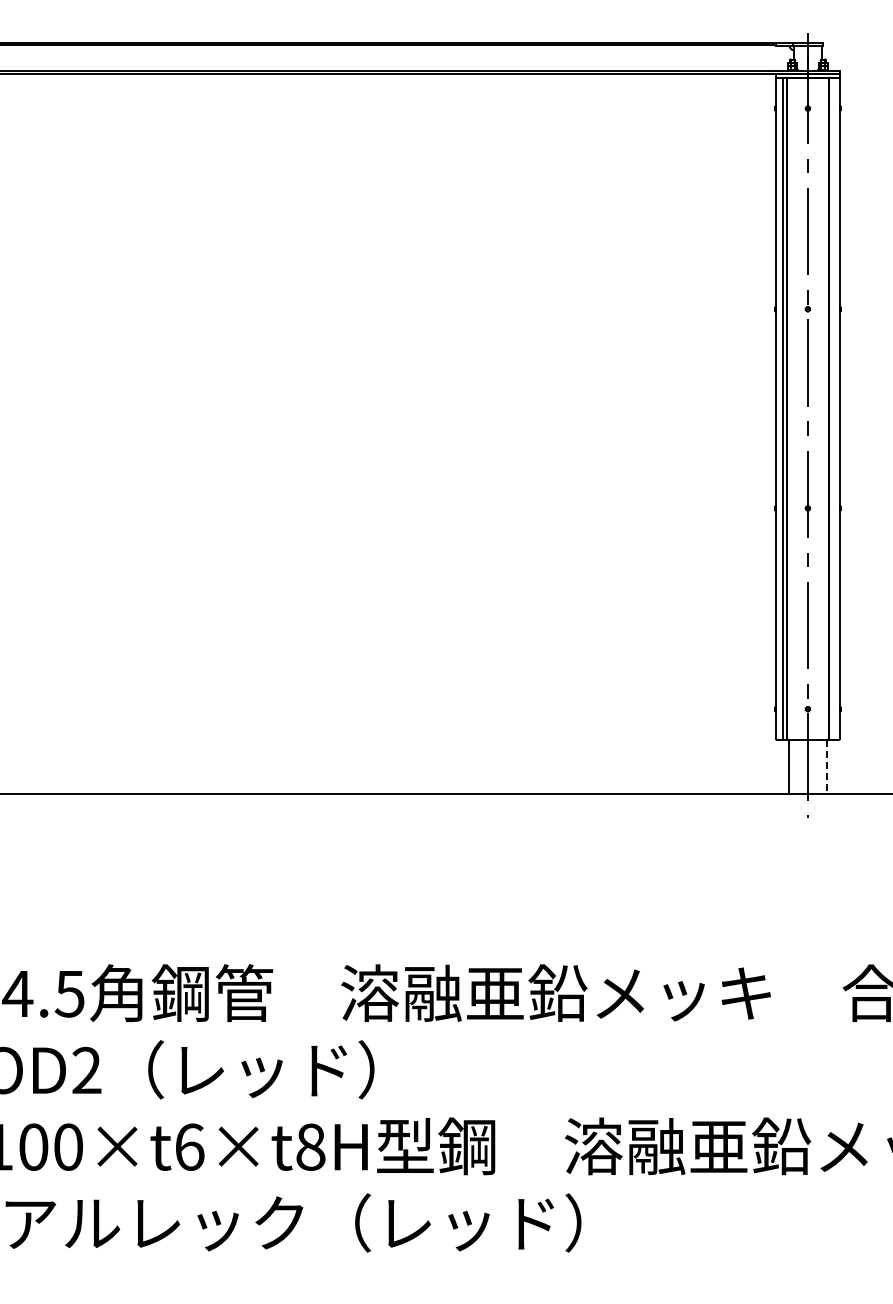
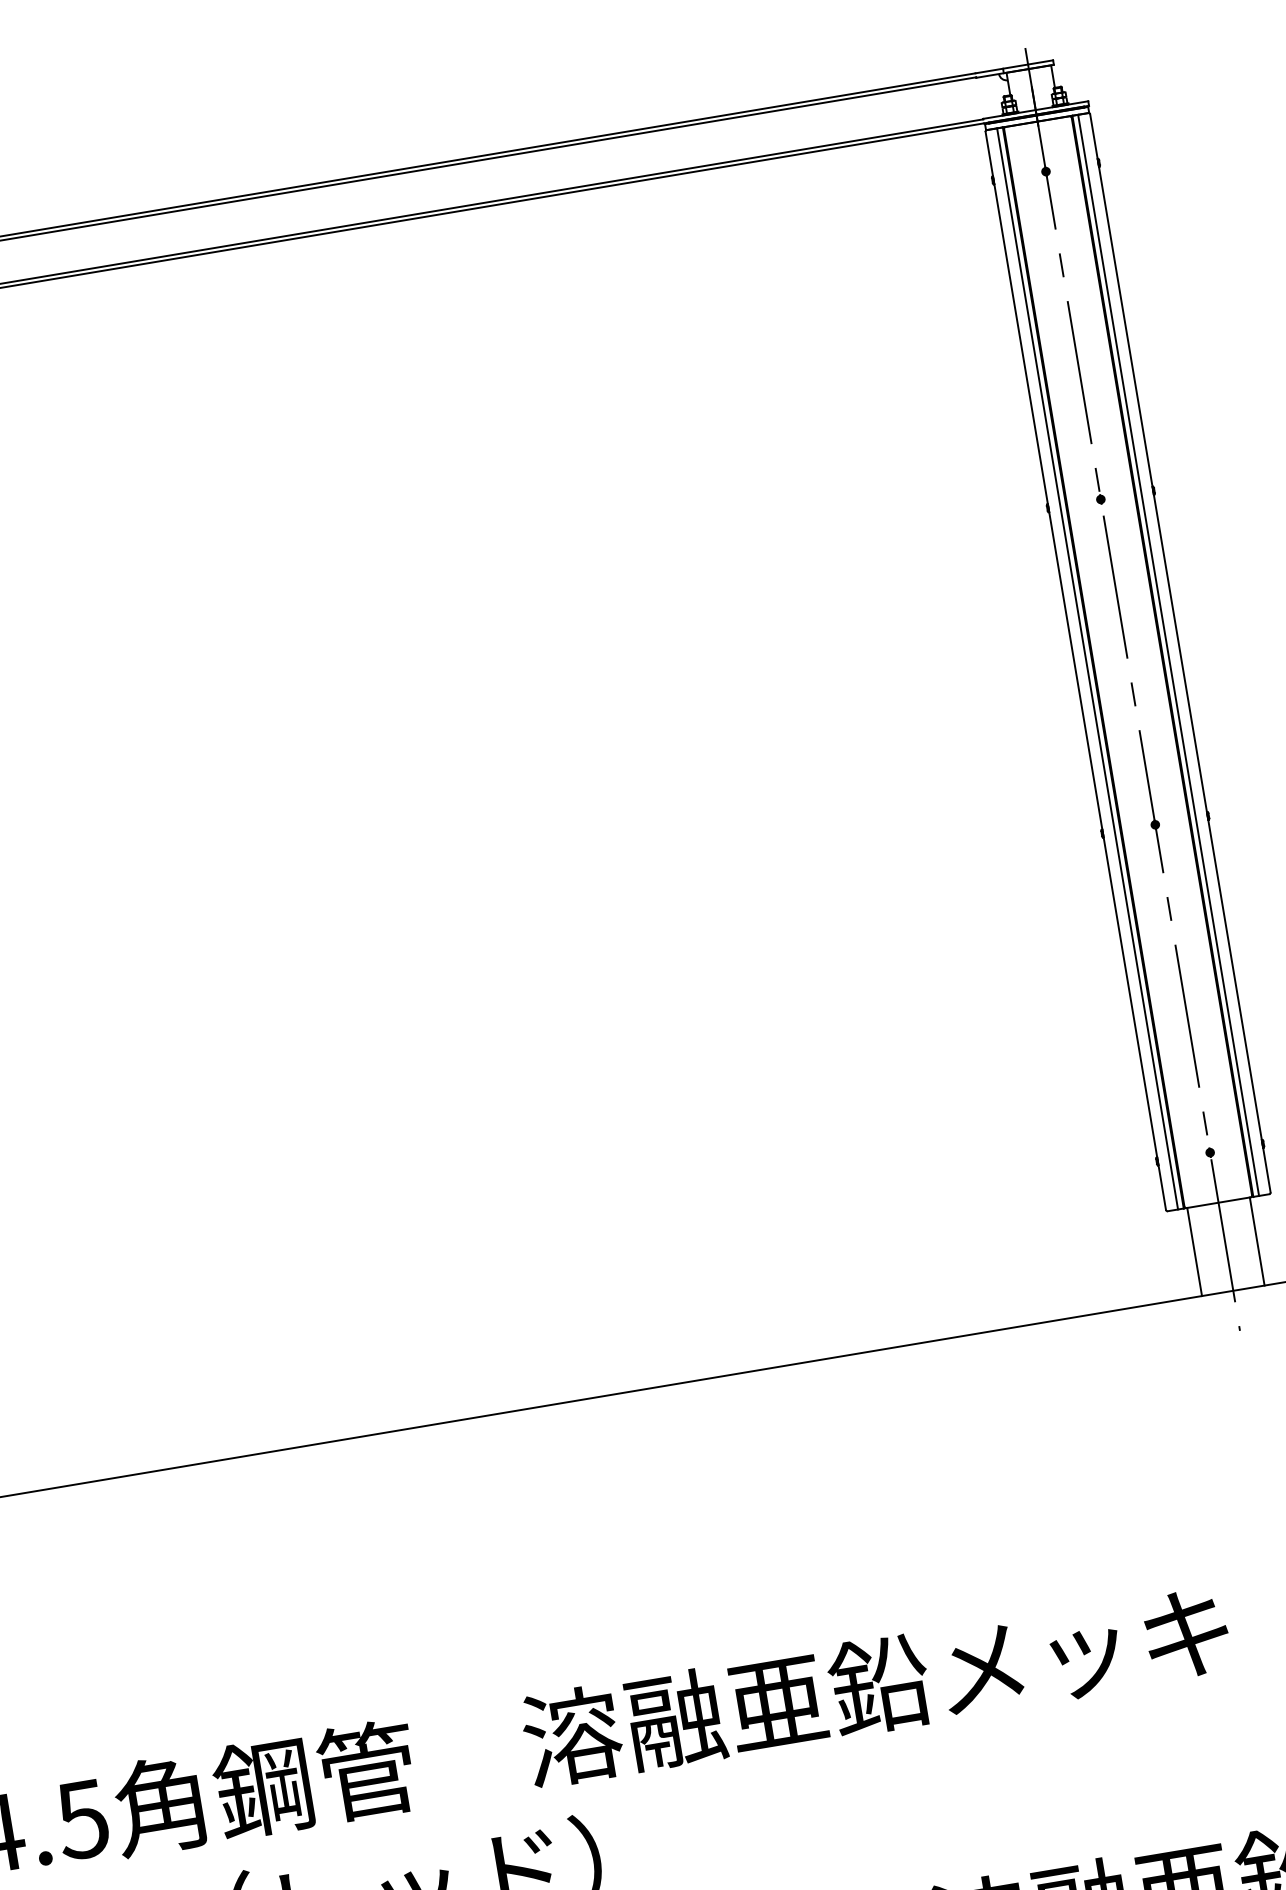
line: (832, 408) -> (1168, 654), added
line: (827, 766) -> (1257, 1240), dashed -> solid

